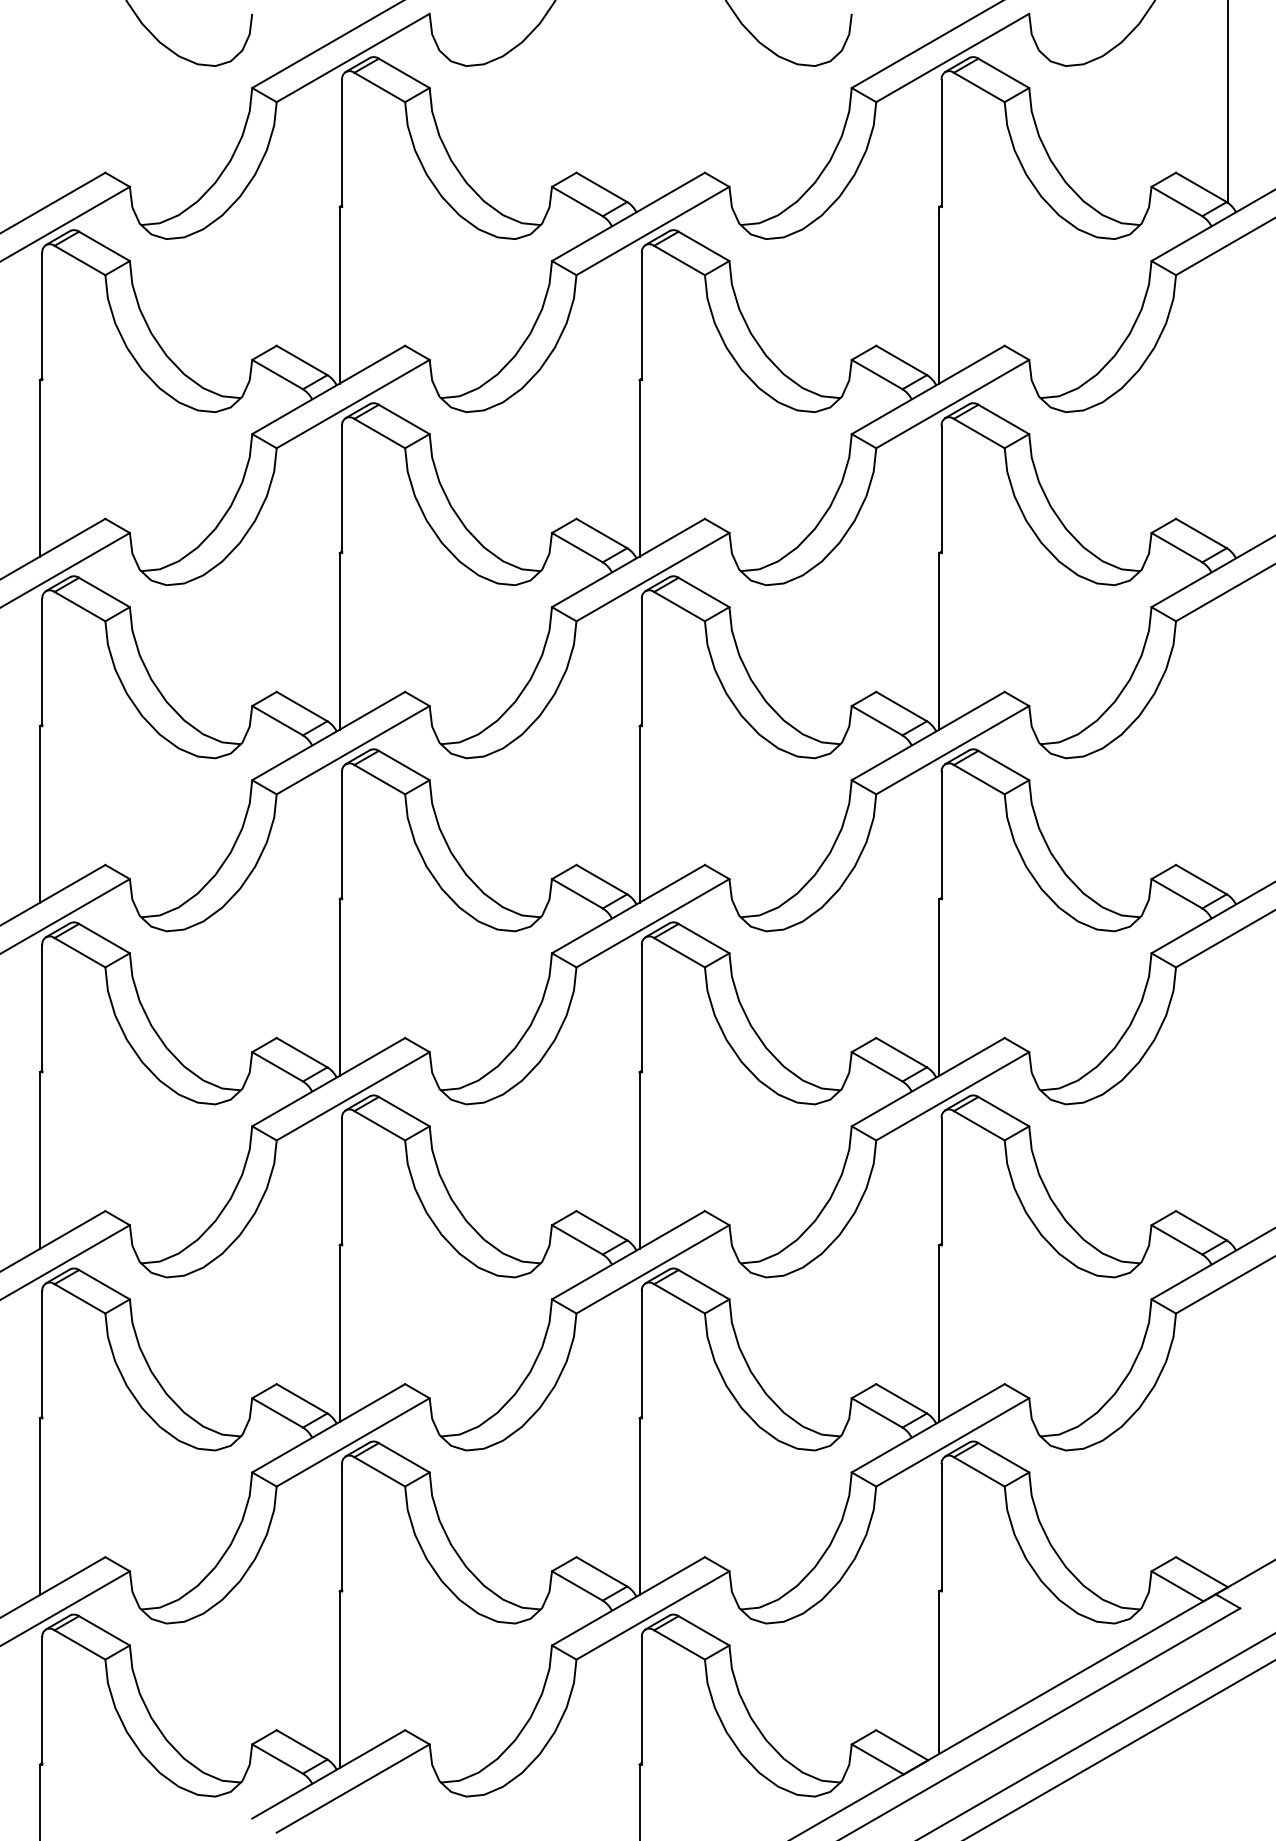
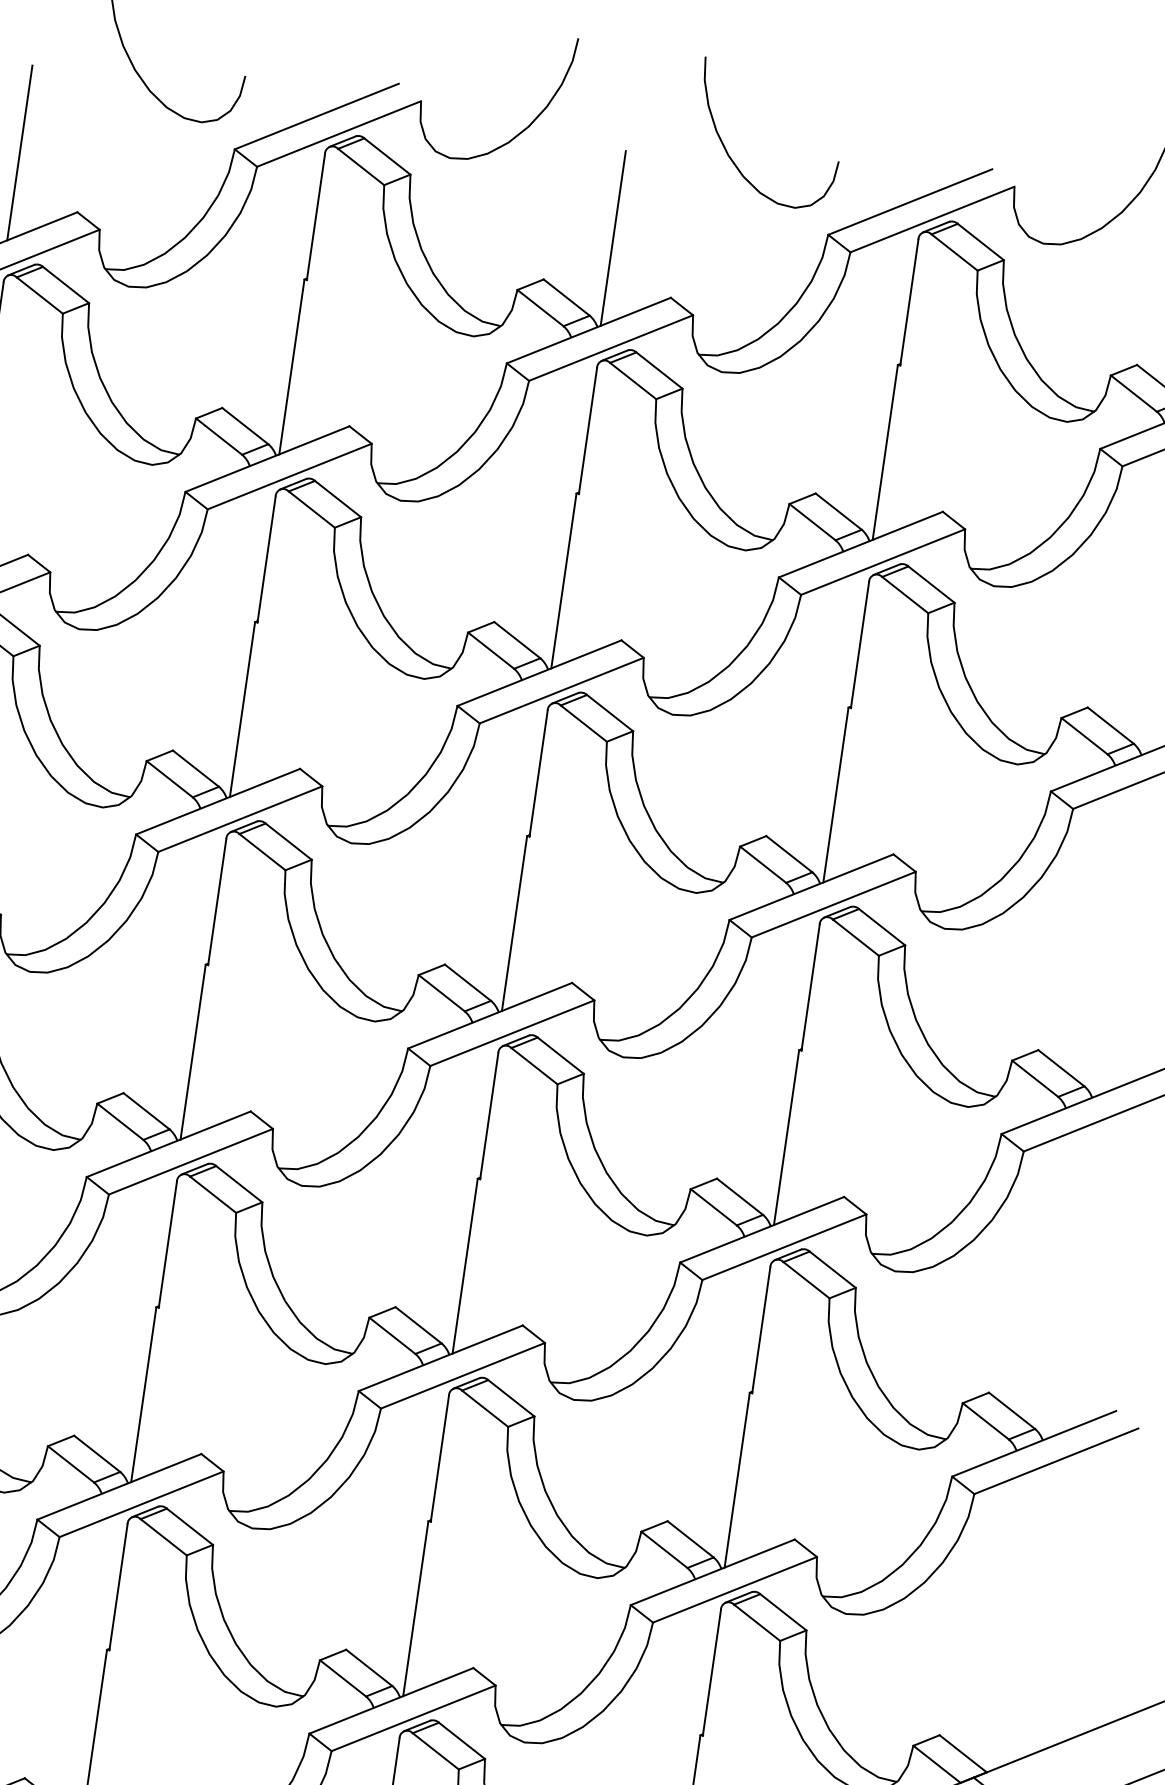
line: (39, 122) -> (19, 153), added
line: (639, 122) -> (613, 238), added

